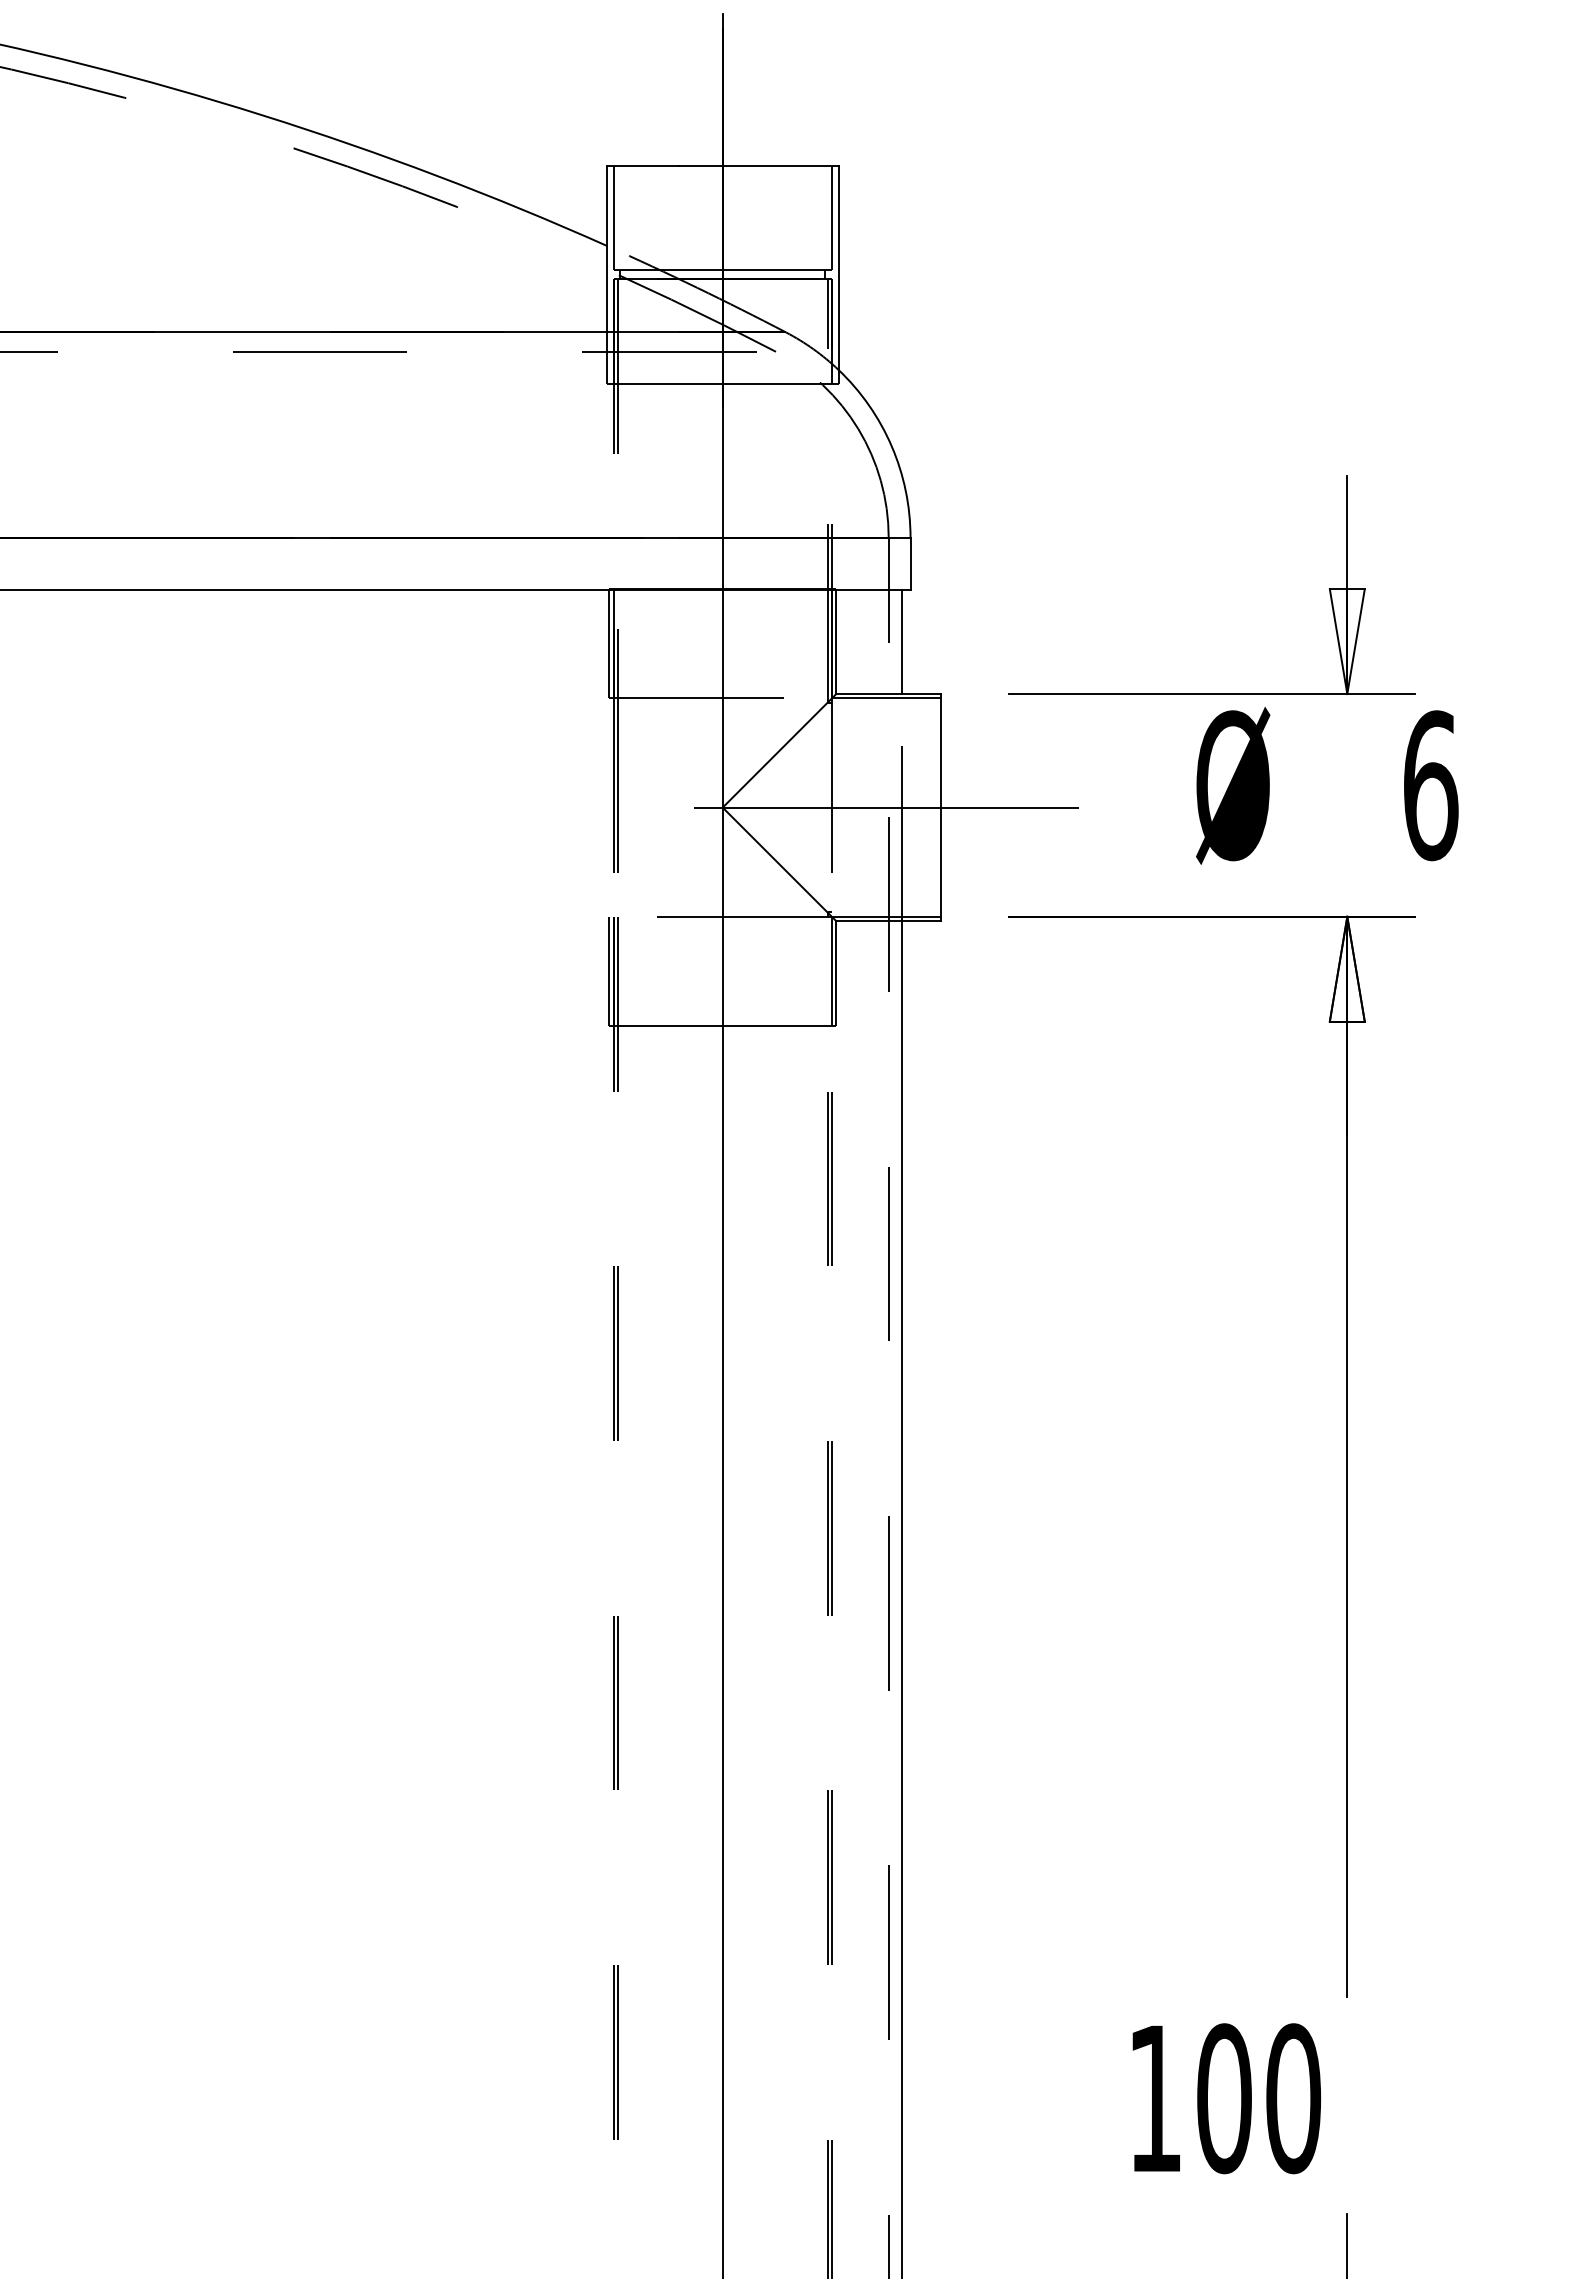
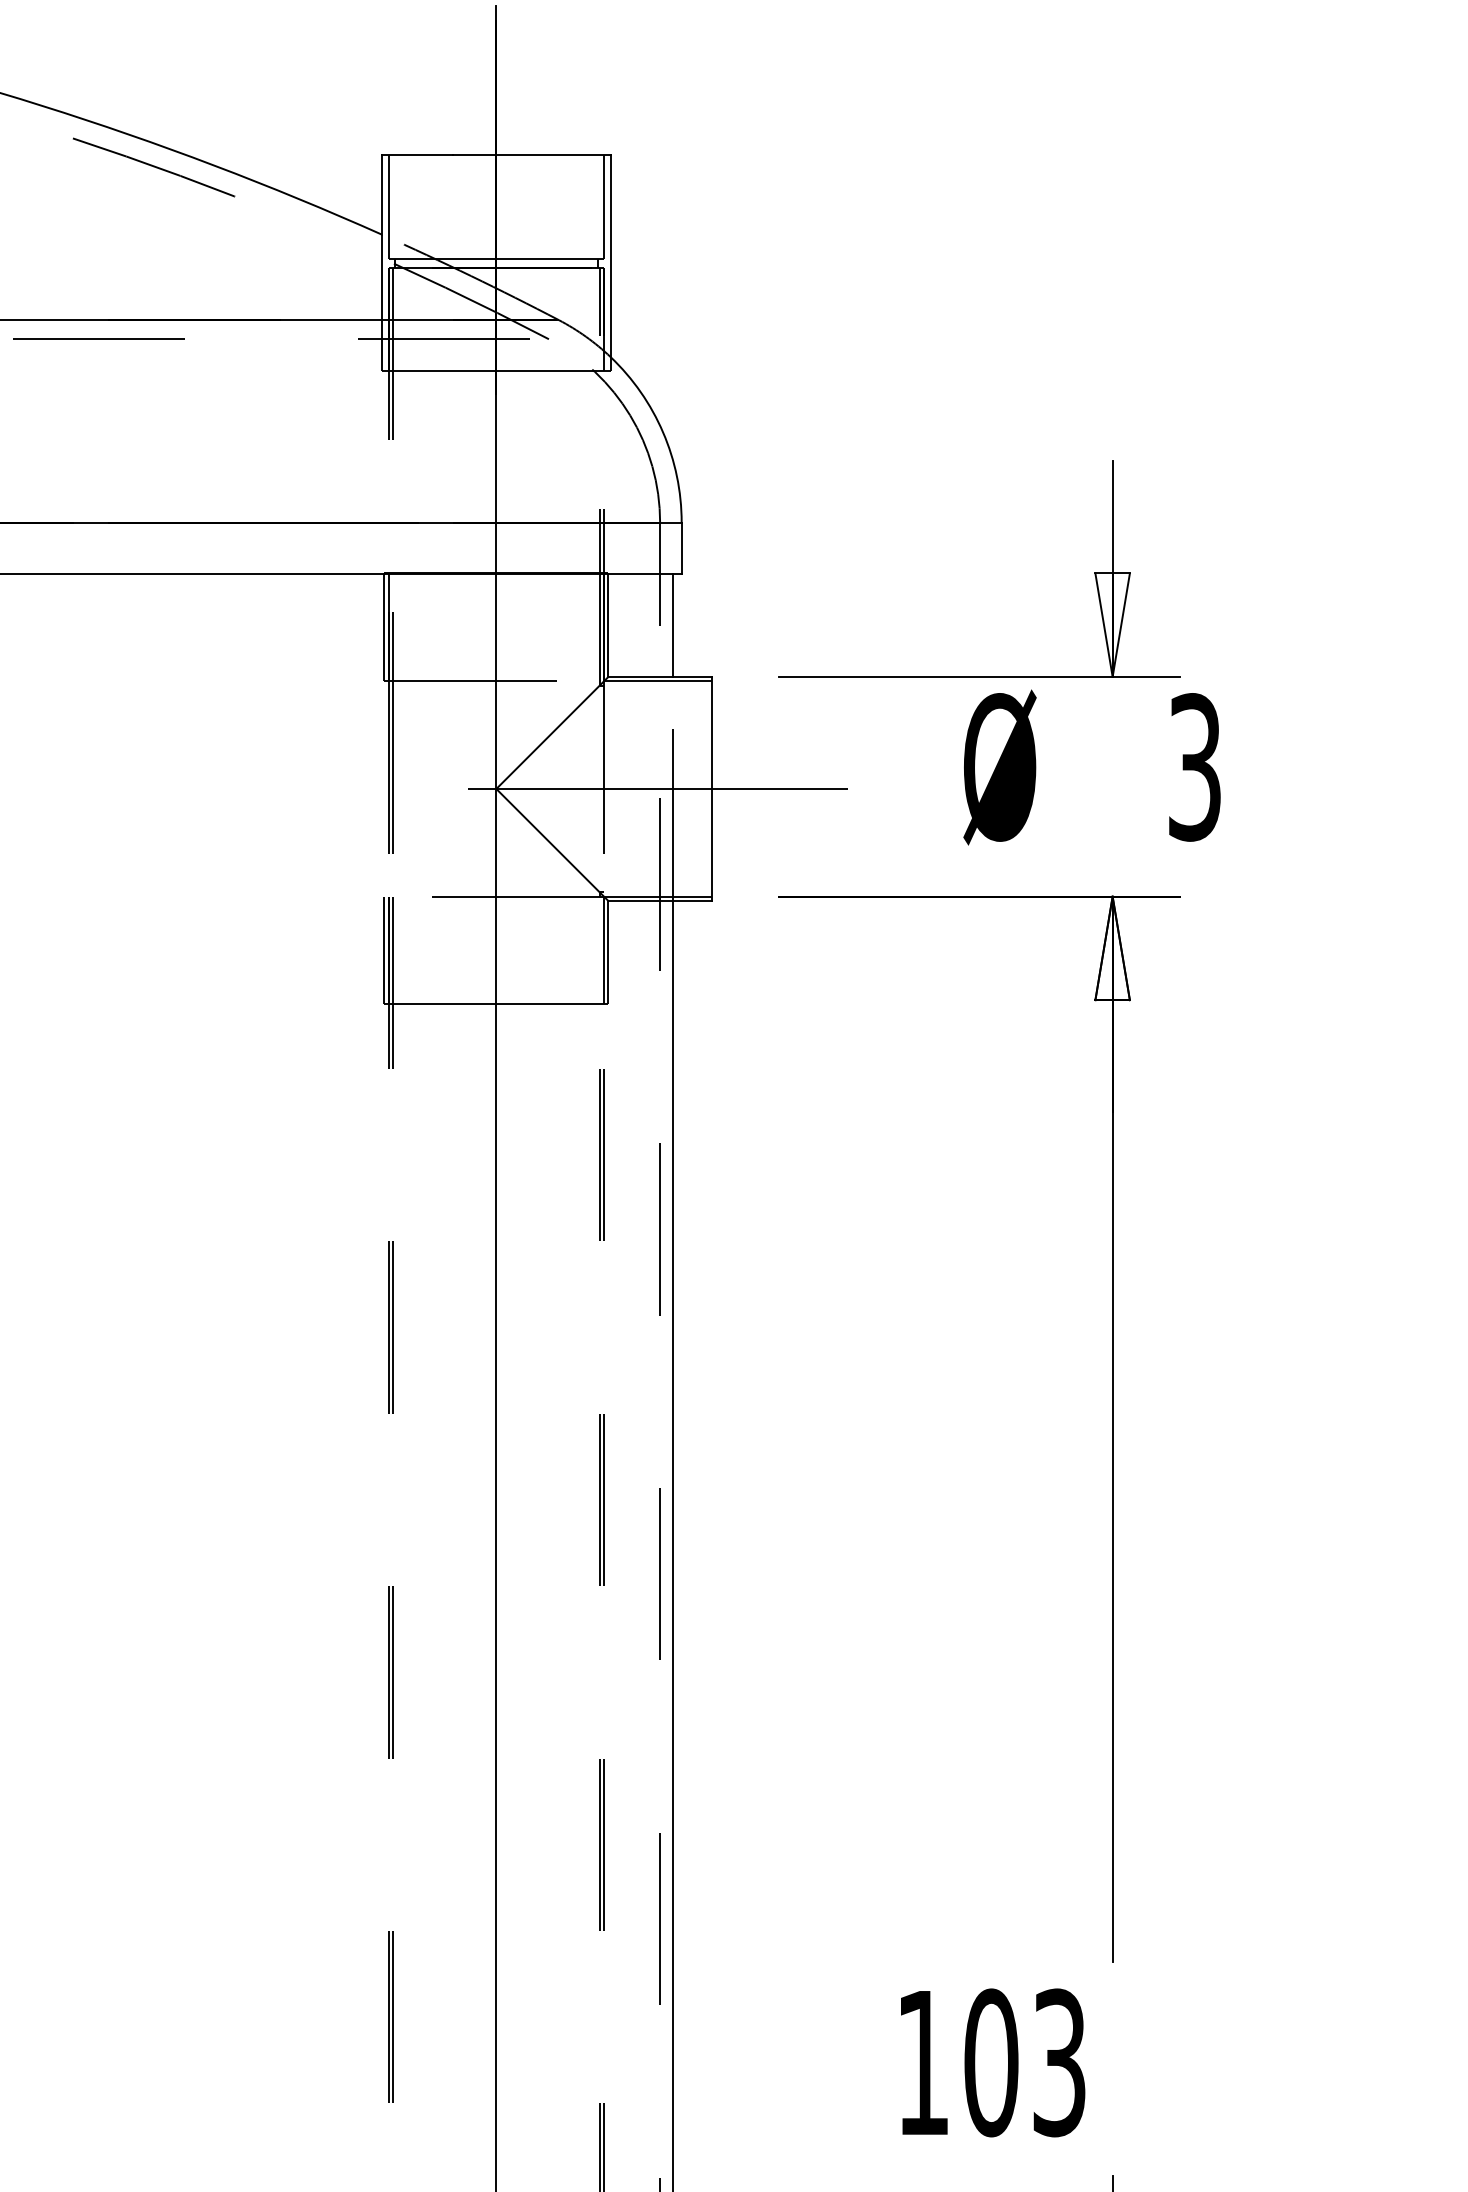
text: (1431, 785) -> (1195, 767), 6 -> 3
text: (1293, 2098) -> (1059, 2062), 100 -> 103

